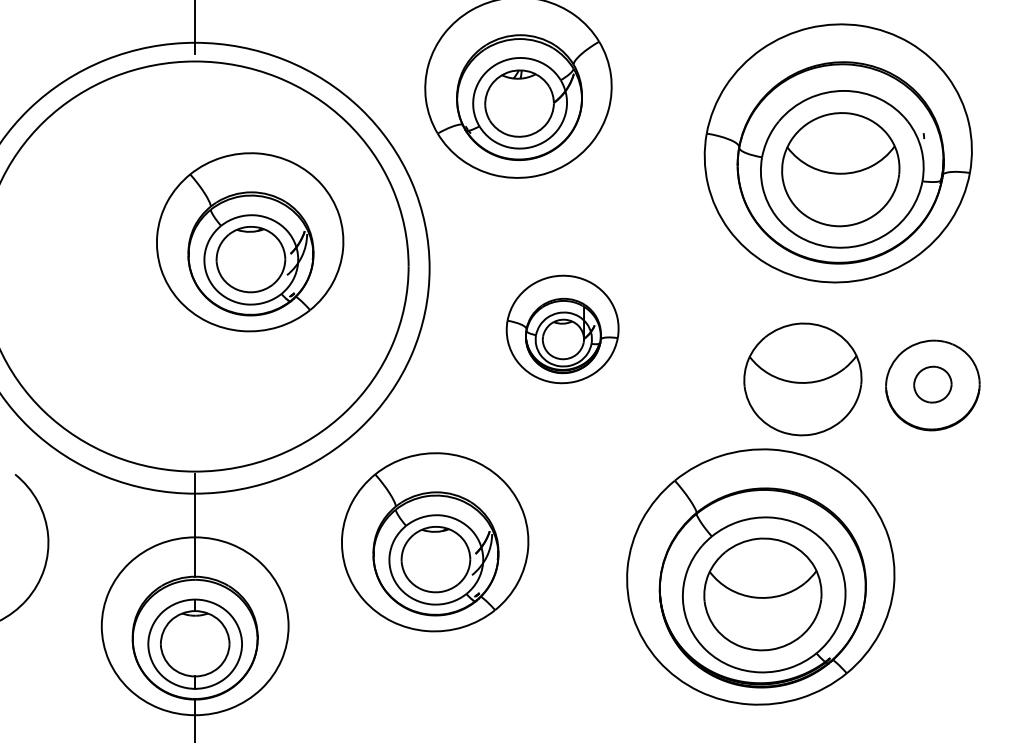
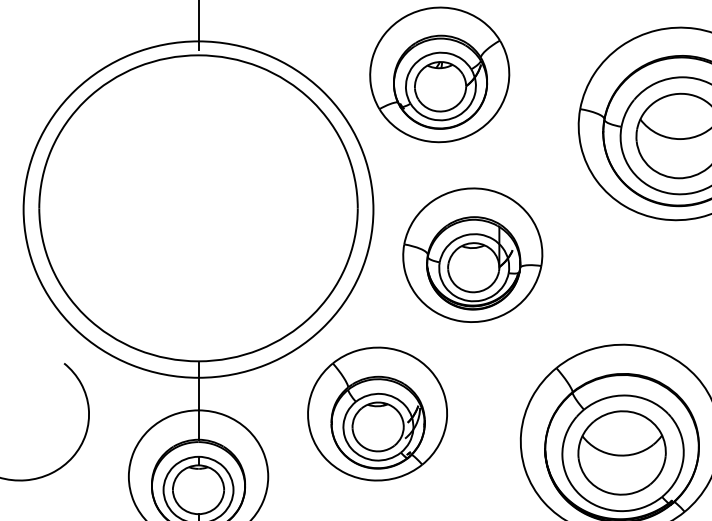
part: (250, 242) -> (239, 190), removed
part: (562, 329) -> (472, 255), size x1.67
part: (802, 379) -> (651, 292), removed

